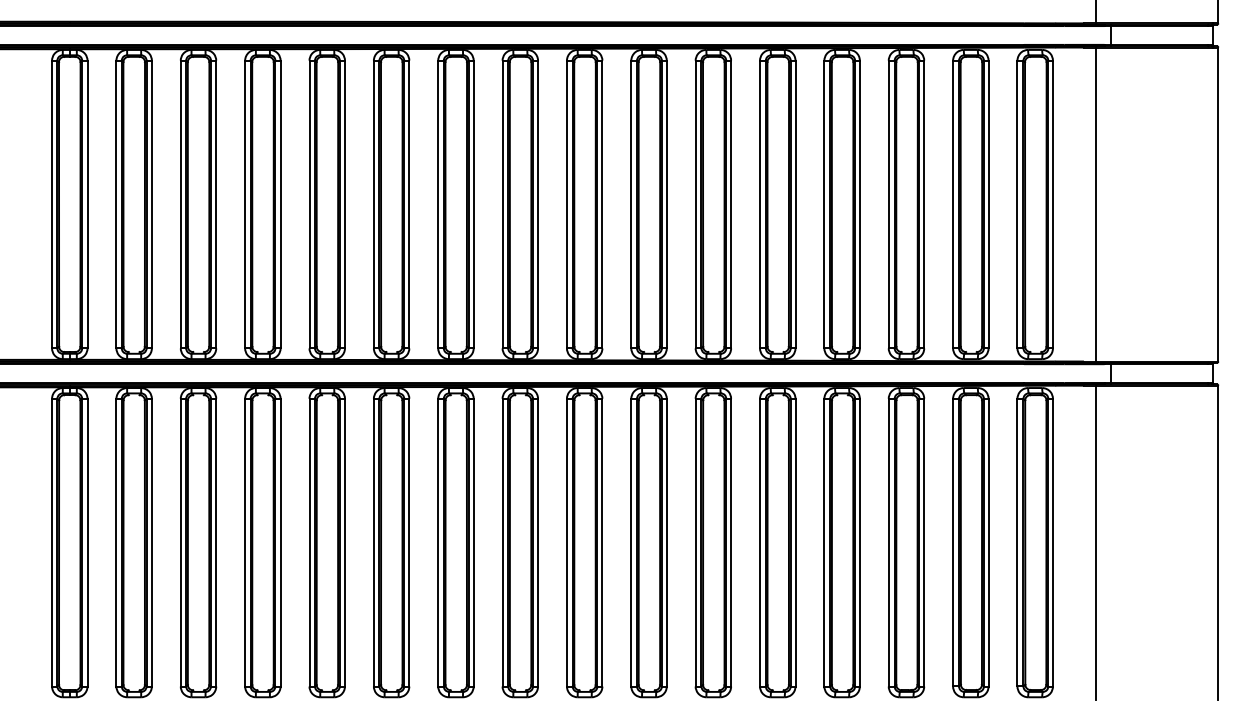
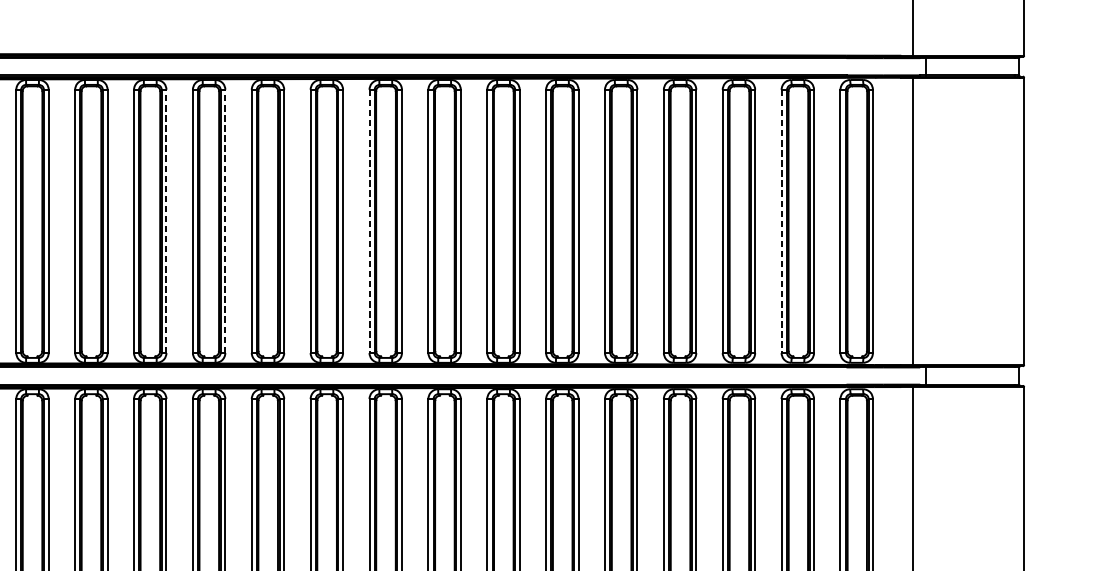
line: (280, 204) -> (166, 221), solid -> dashed
line: (344, 204) -> (224, 221), solid -> dashed
line: (502, 204) -> (369, 221), solid -> dashed
line: (953, 204) -> (781, 221), solid -> dashed

